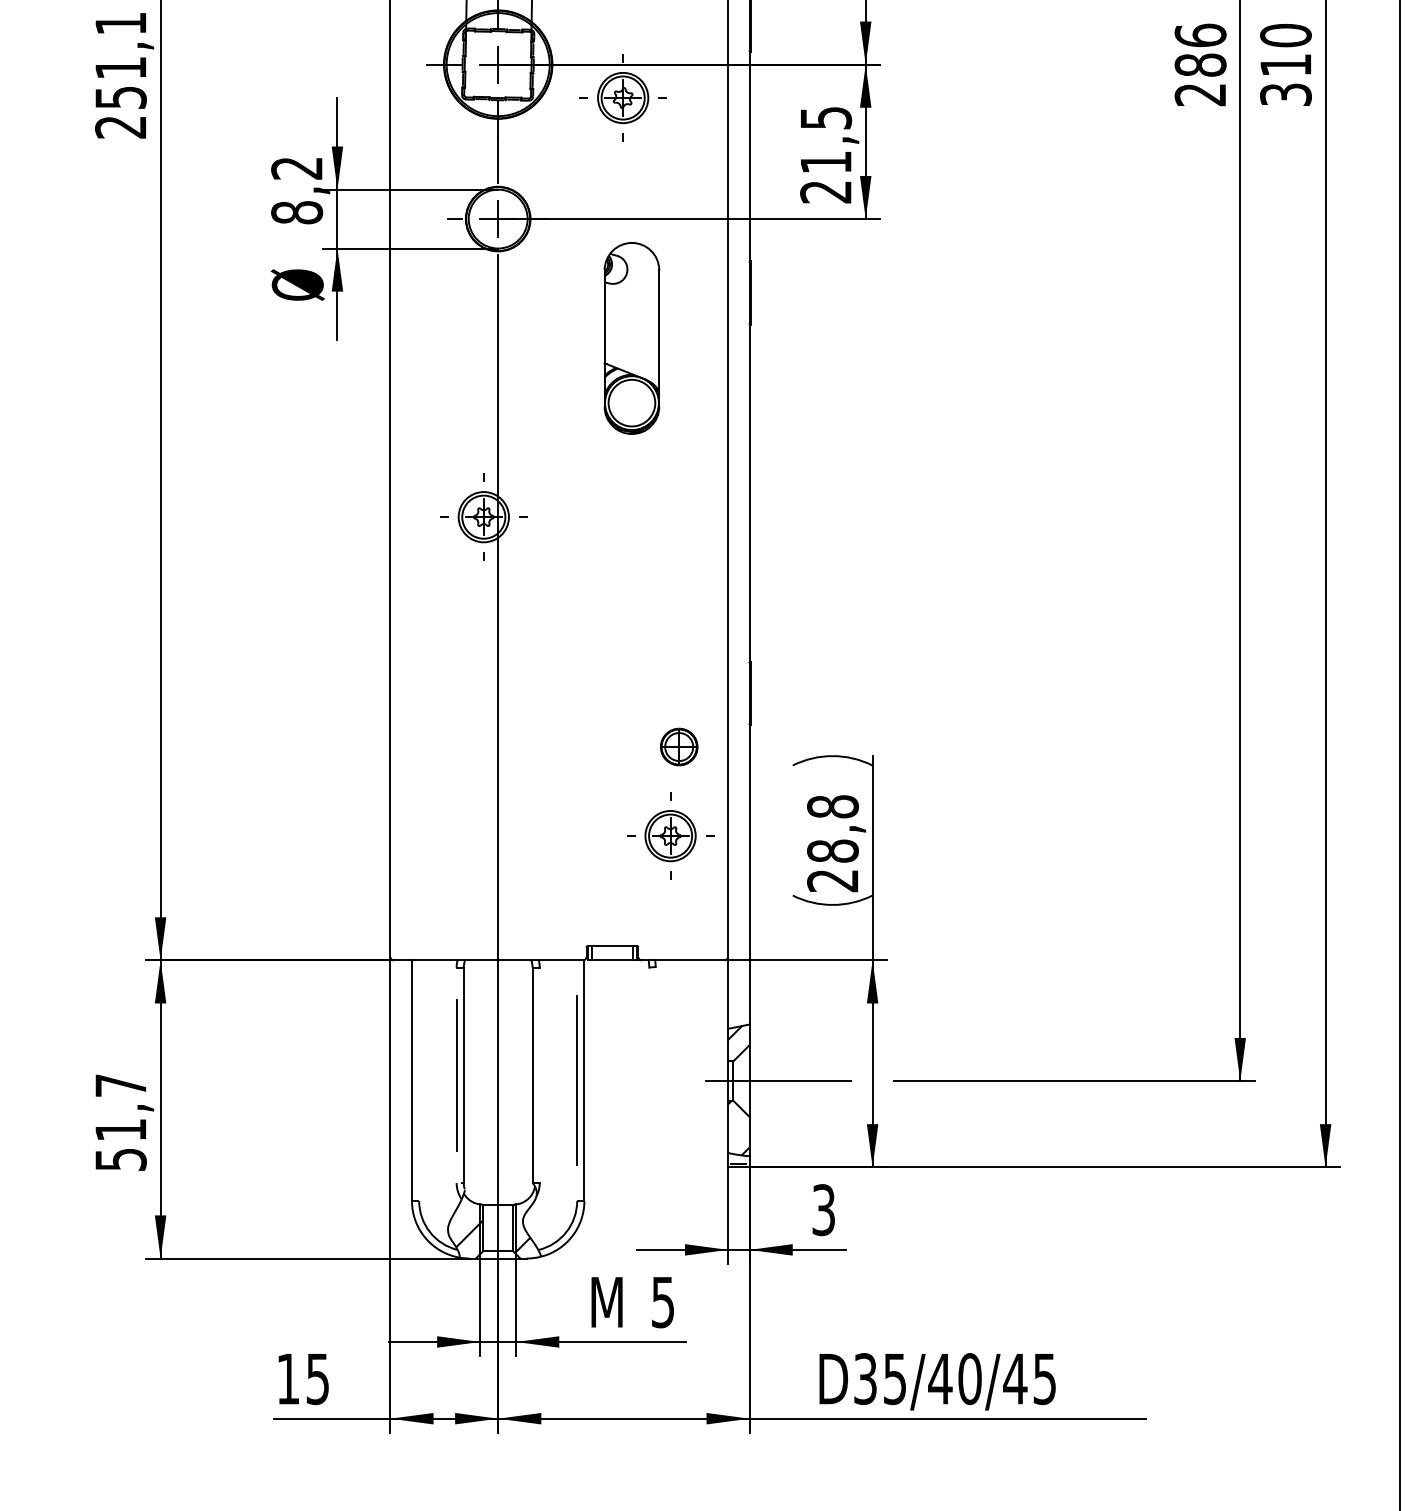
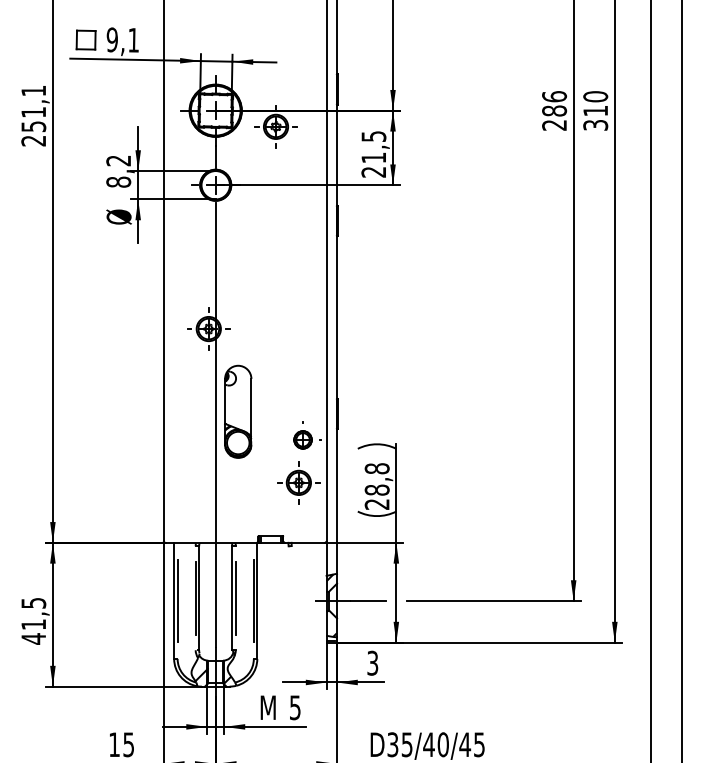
part: (632, 337) -> (238, 411), moved
line: (539, 1073) -> (235, 597), added
line: (418, 1079) -> (177, 600), added
text: (120, 1123) -> (33, 621), 51,7 -> 41,5

